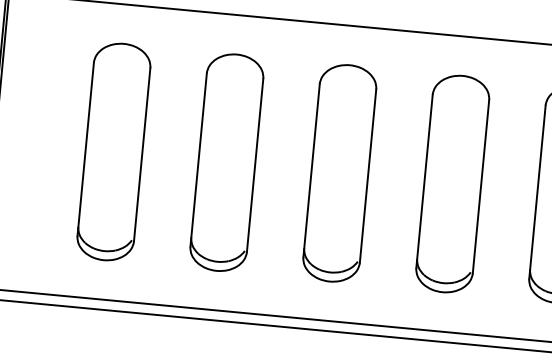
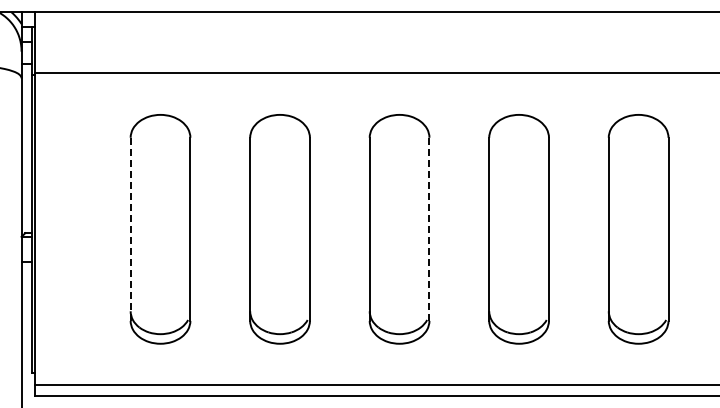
line: (85, 149) -> (130, 229), solid -> dashed
line: (368, 176) -> (429, 229), solid -> dashed

